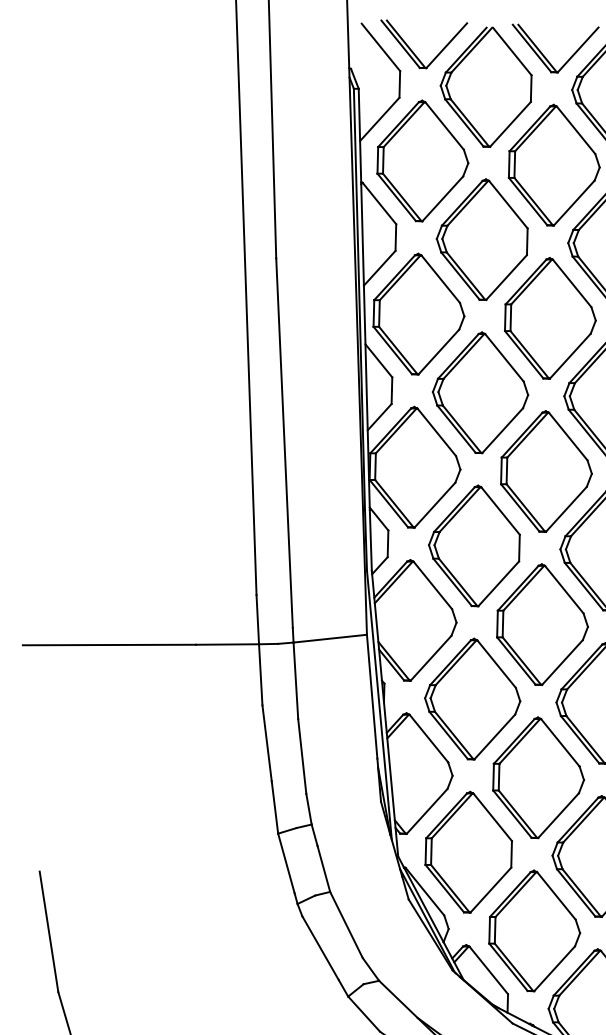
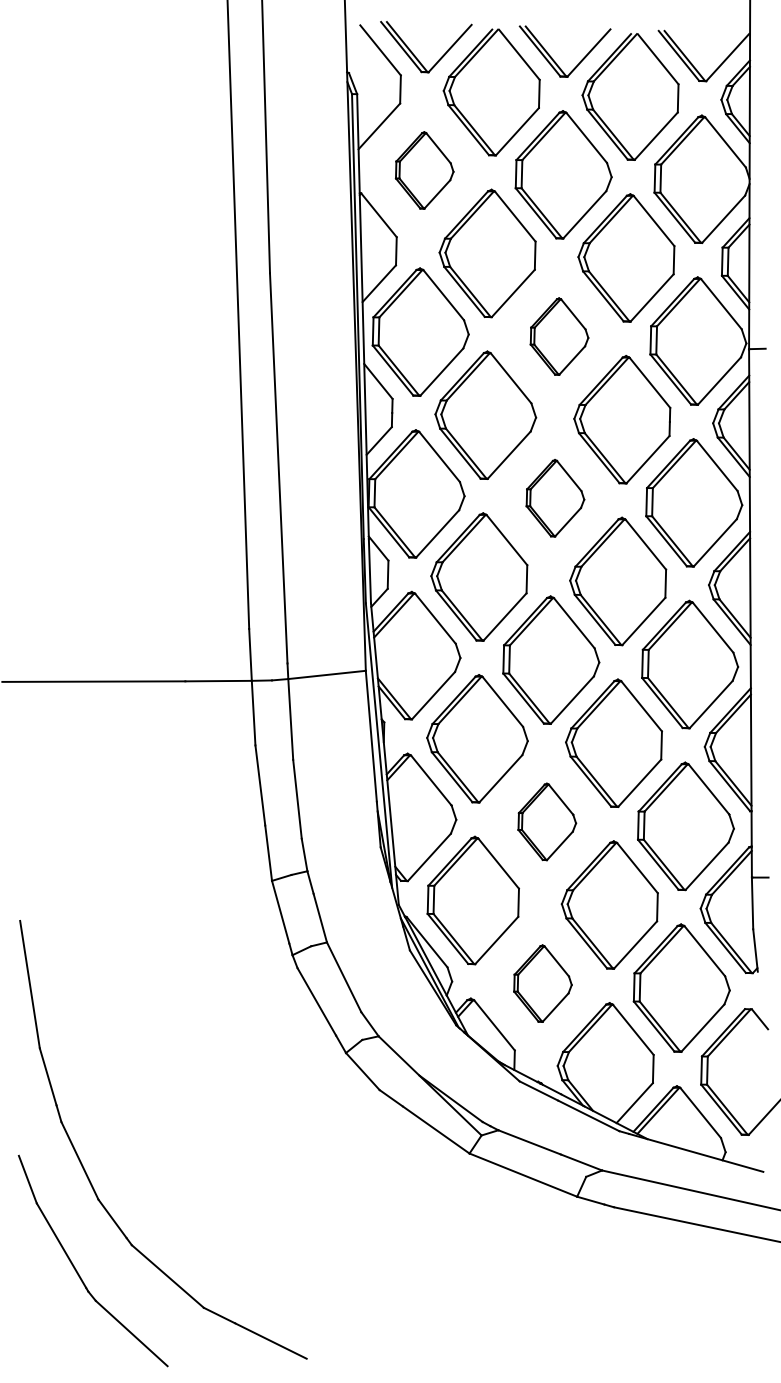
part: (422, 161) -> (424, 170), size x0.6
part: (550, 318) -> (559, 336), size x0.6
part: (546, 470) -> (555, 497), size x0.6
part: (538, 777) -> (547, 821), size x0.6
part: (534, 930) -> (542, 983), size x0.6

